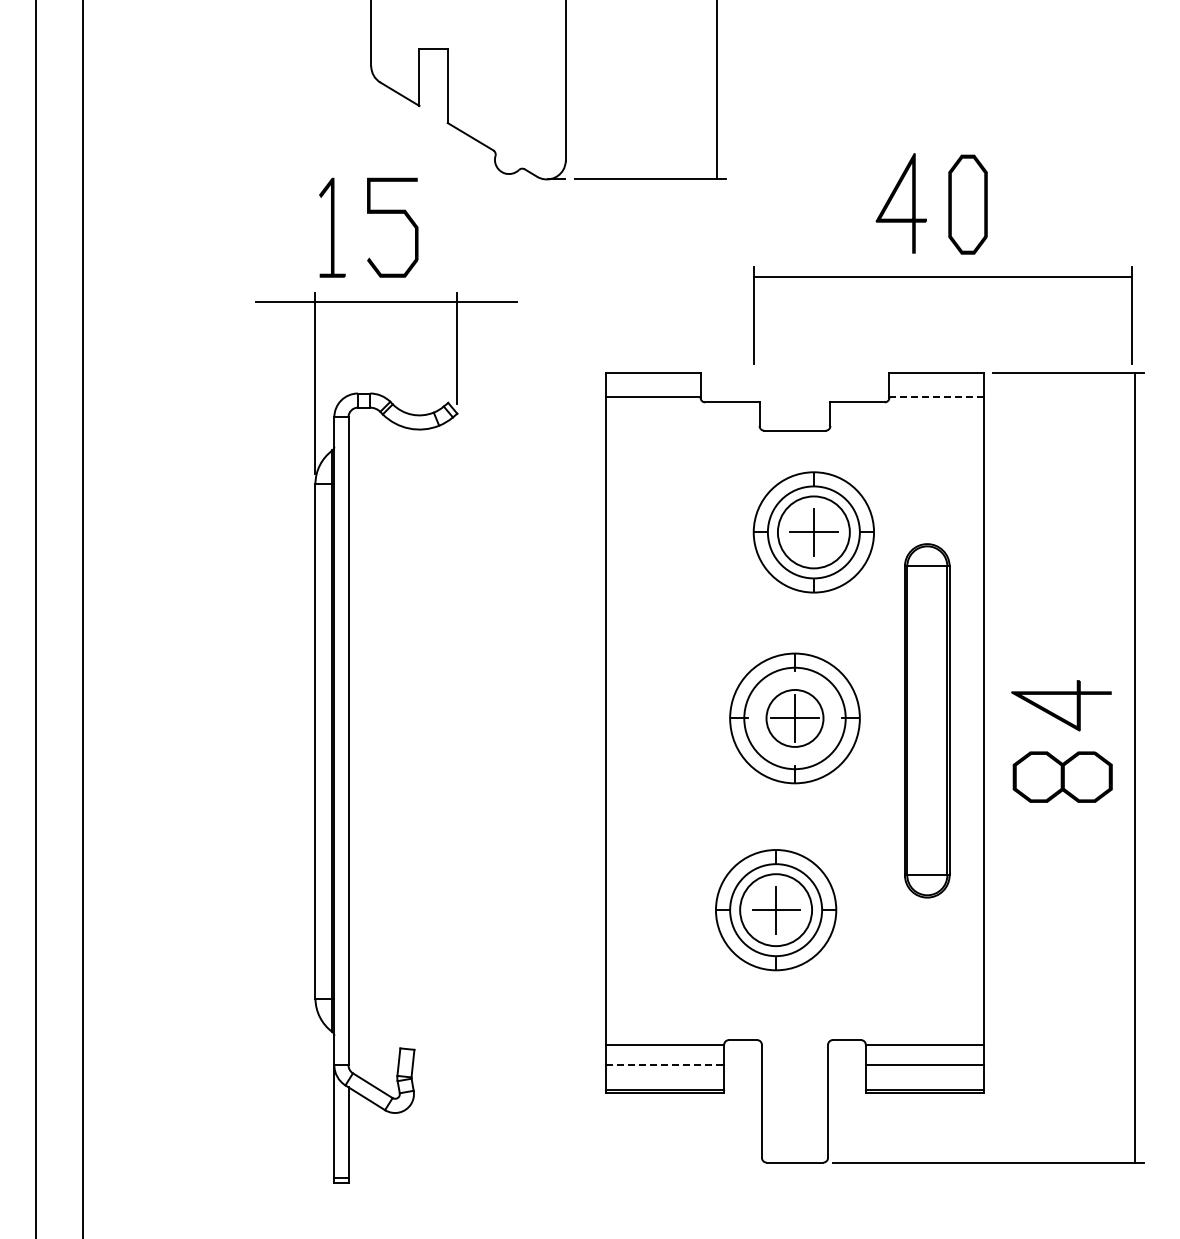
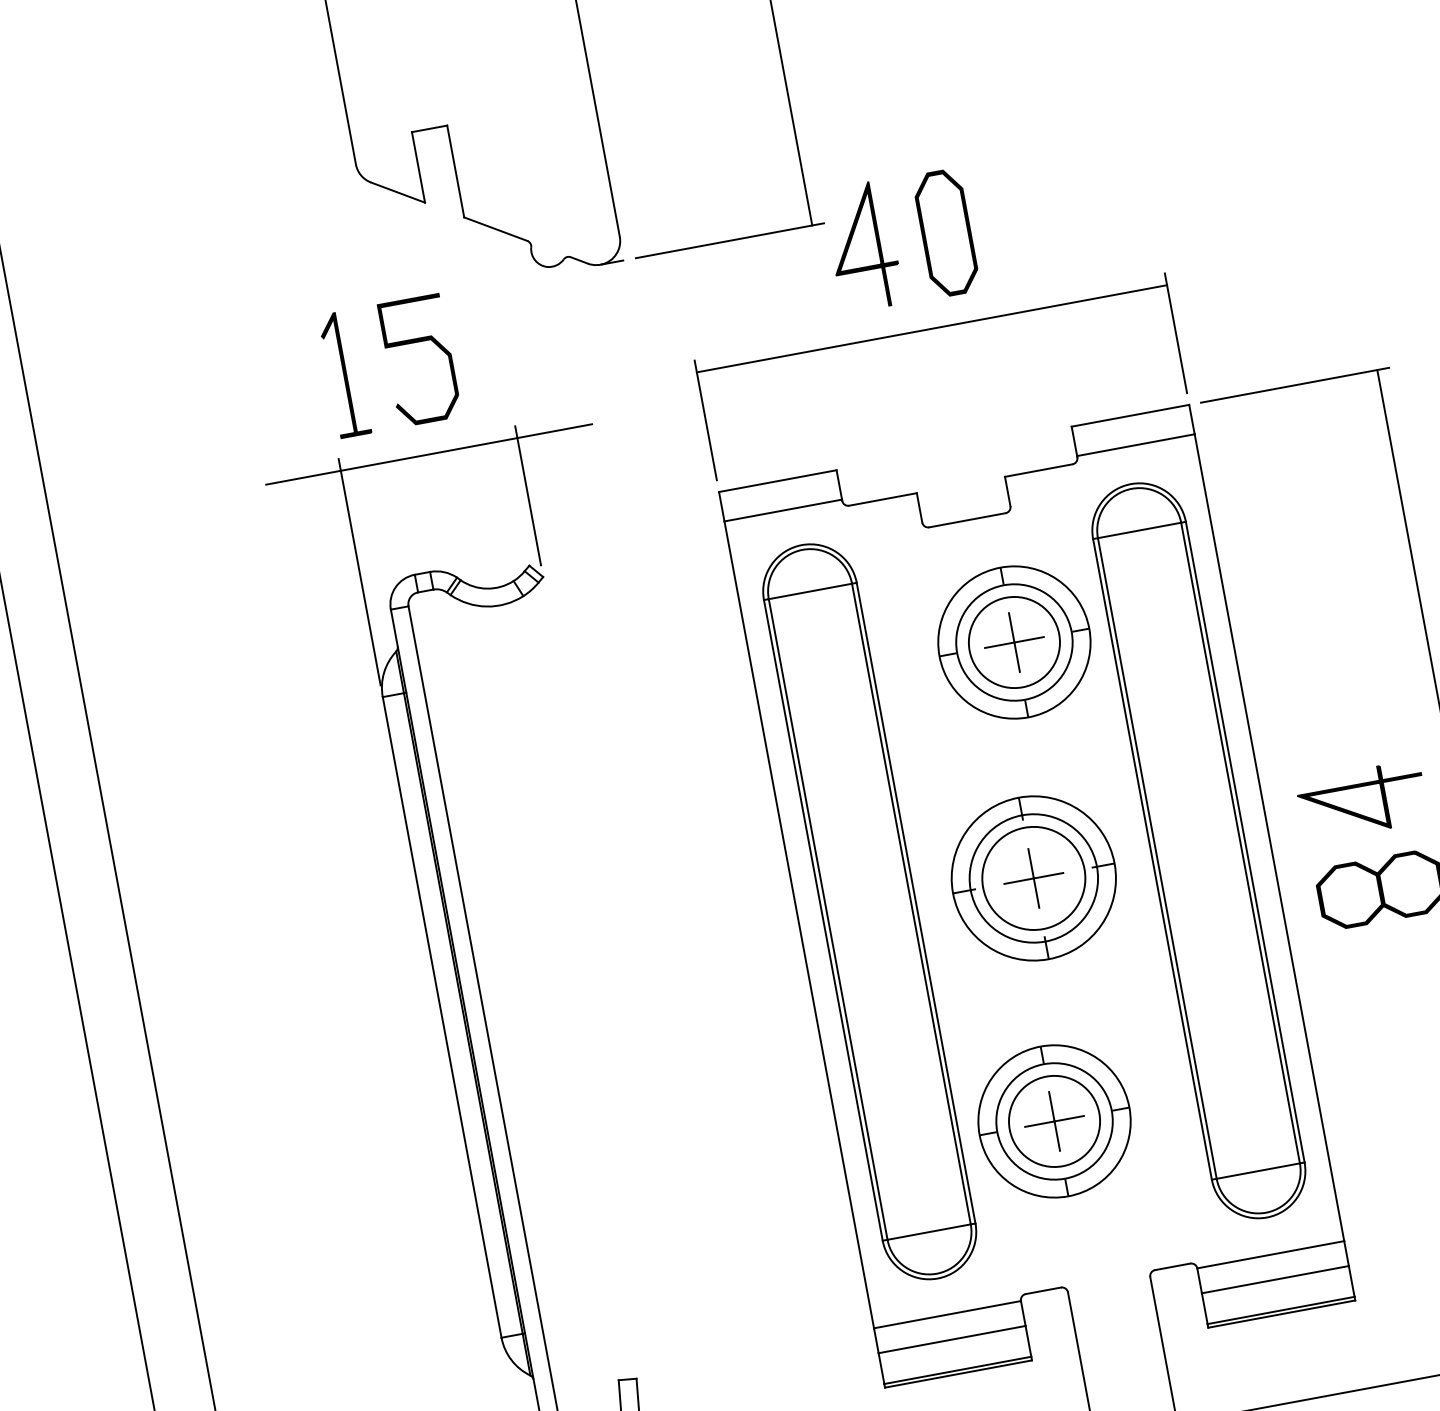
part: (955, 247) -> (940, 289), moved
line: (936, 396) -> (1135, 445), dashed -> solid
circle: (794, 718) -> (1033, 878), size x1.43
part: (662, 720) -> (869, 911), added
part: (927, 720) -> (1199, 850), size x1.67
line: (665, 1064) -> (952, 1339), dashed -> solid

